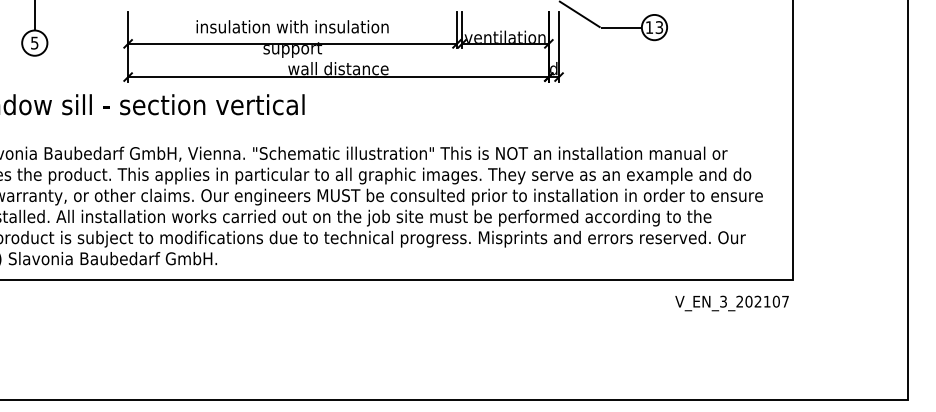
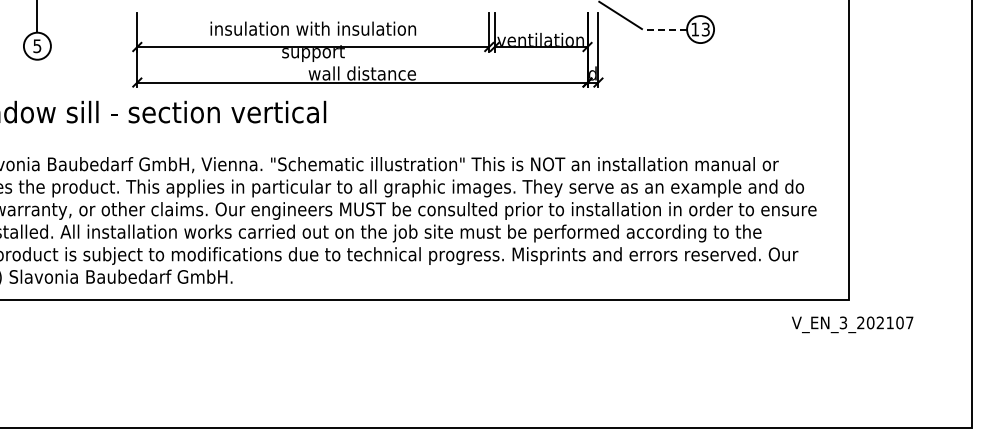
line: (620, 27) -> (664, 29), solid -> dashed
text: (731, 303) -> (852, 324), moved

